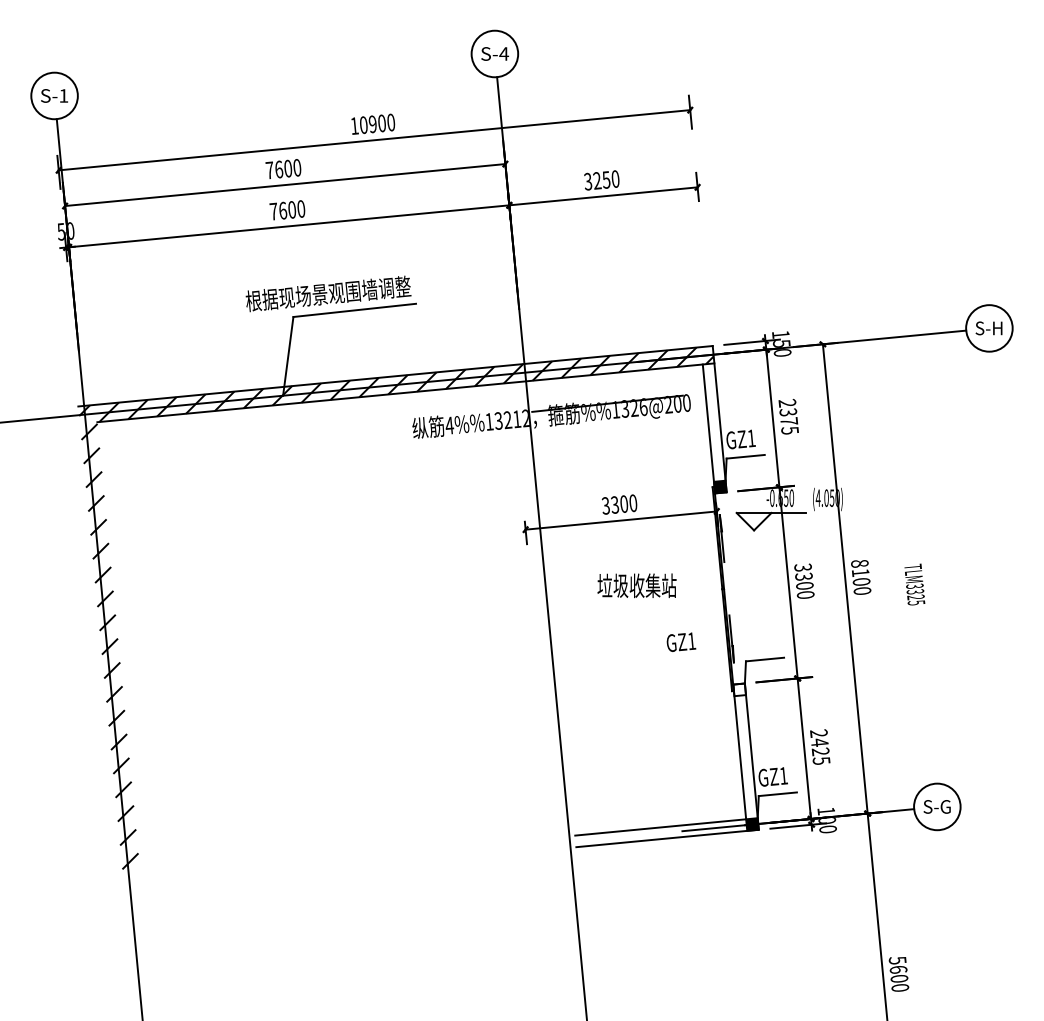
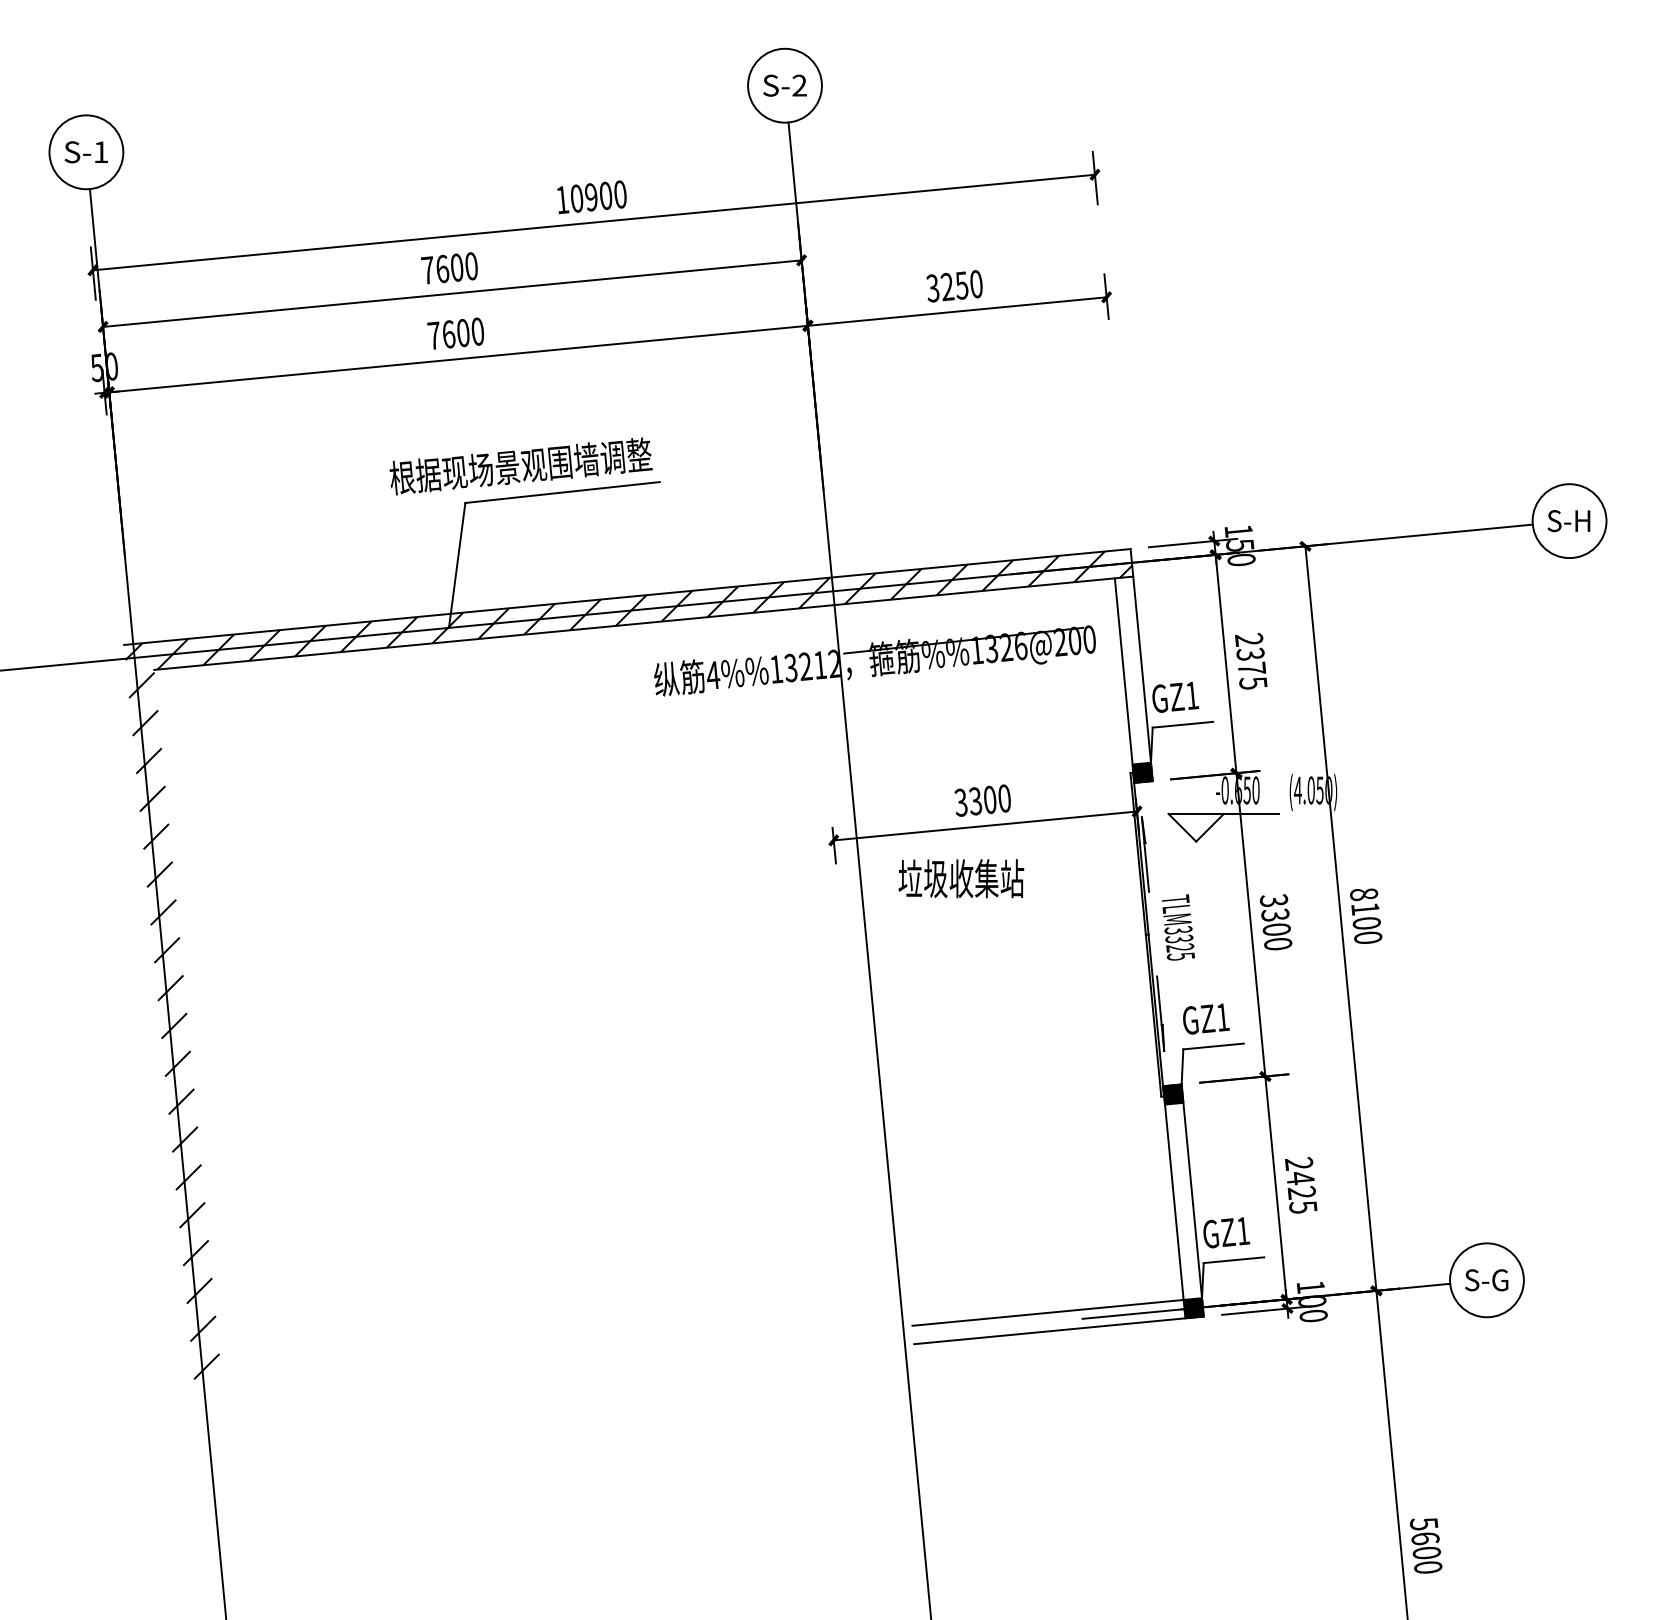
text: (504, 53) -> (800, 84), S-4 -> S-2
text: (914, 584) -> (1177, 927), moved
text: (636, 585) -> (960, 878), moved
text: (681, 641) -> (1206, 1017), moved
fill: (739, 689) -> (1173, 1094), added

